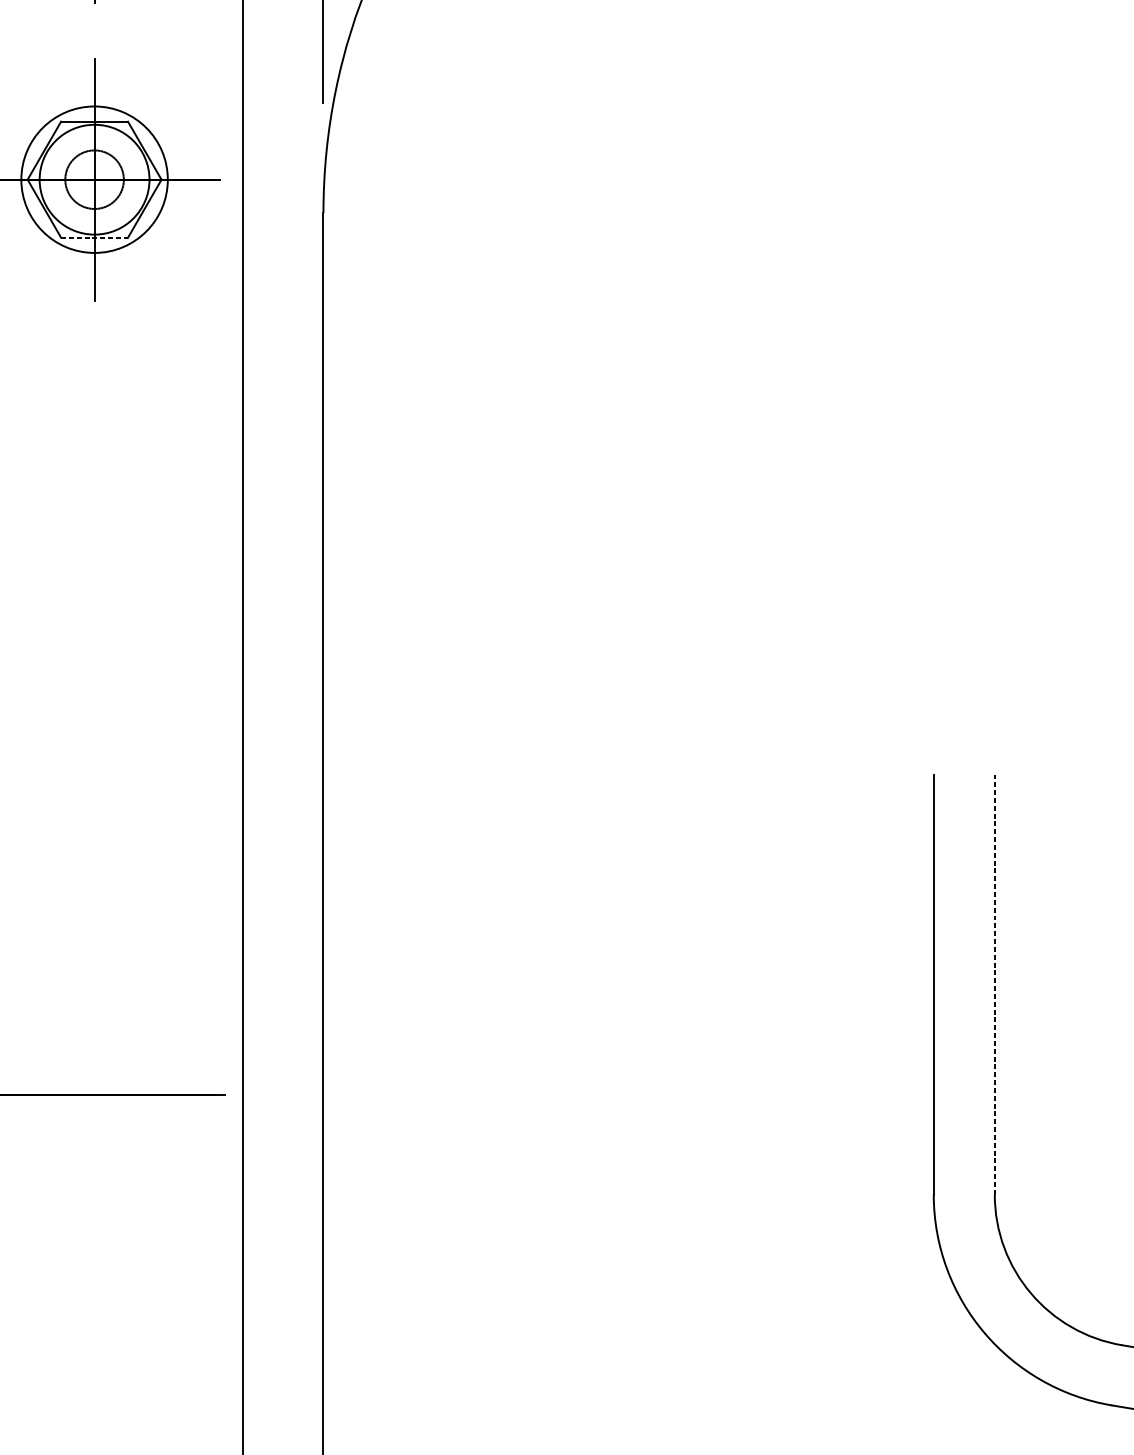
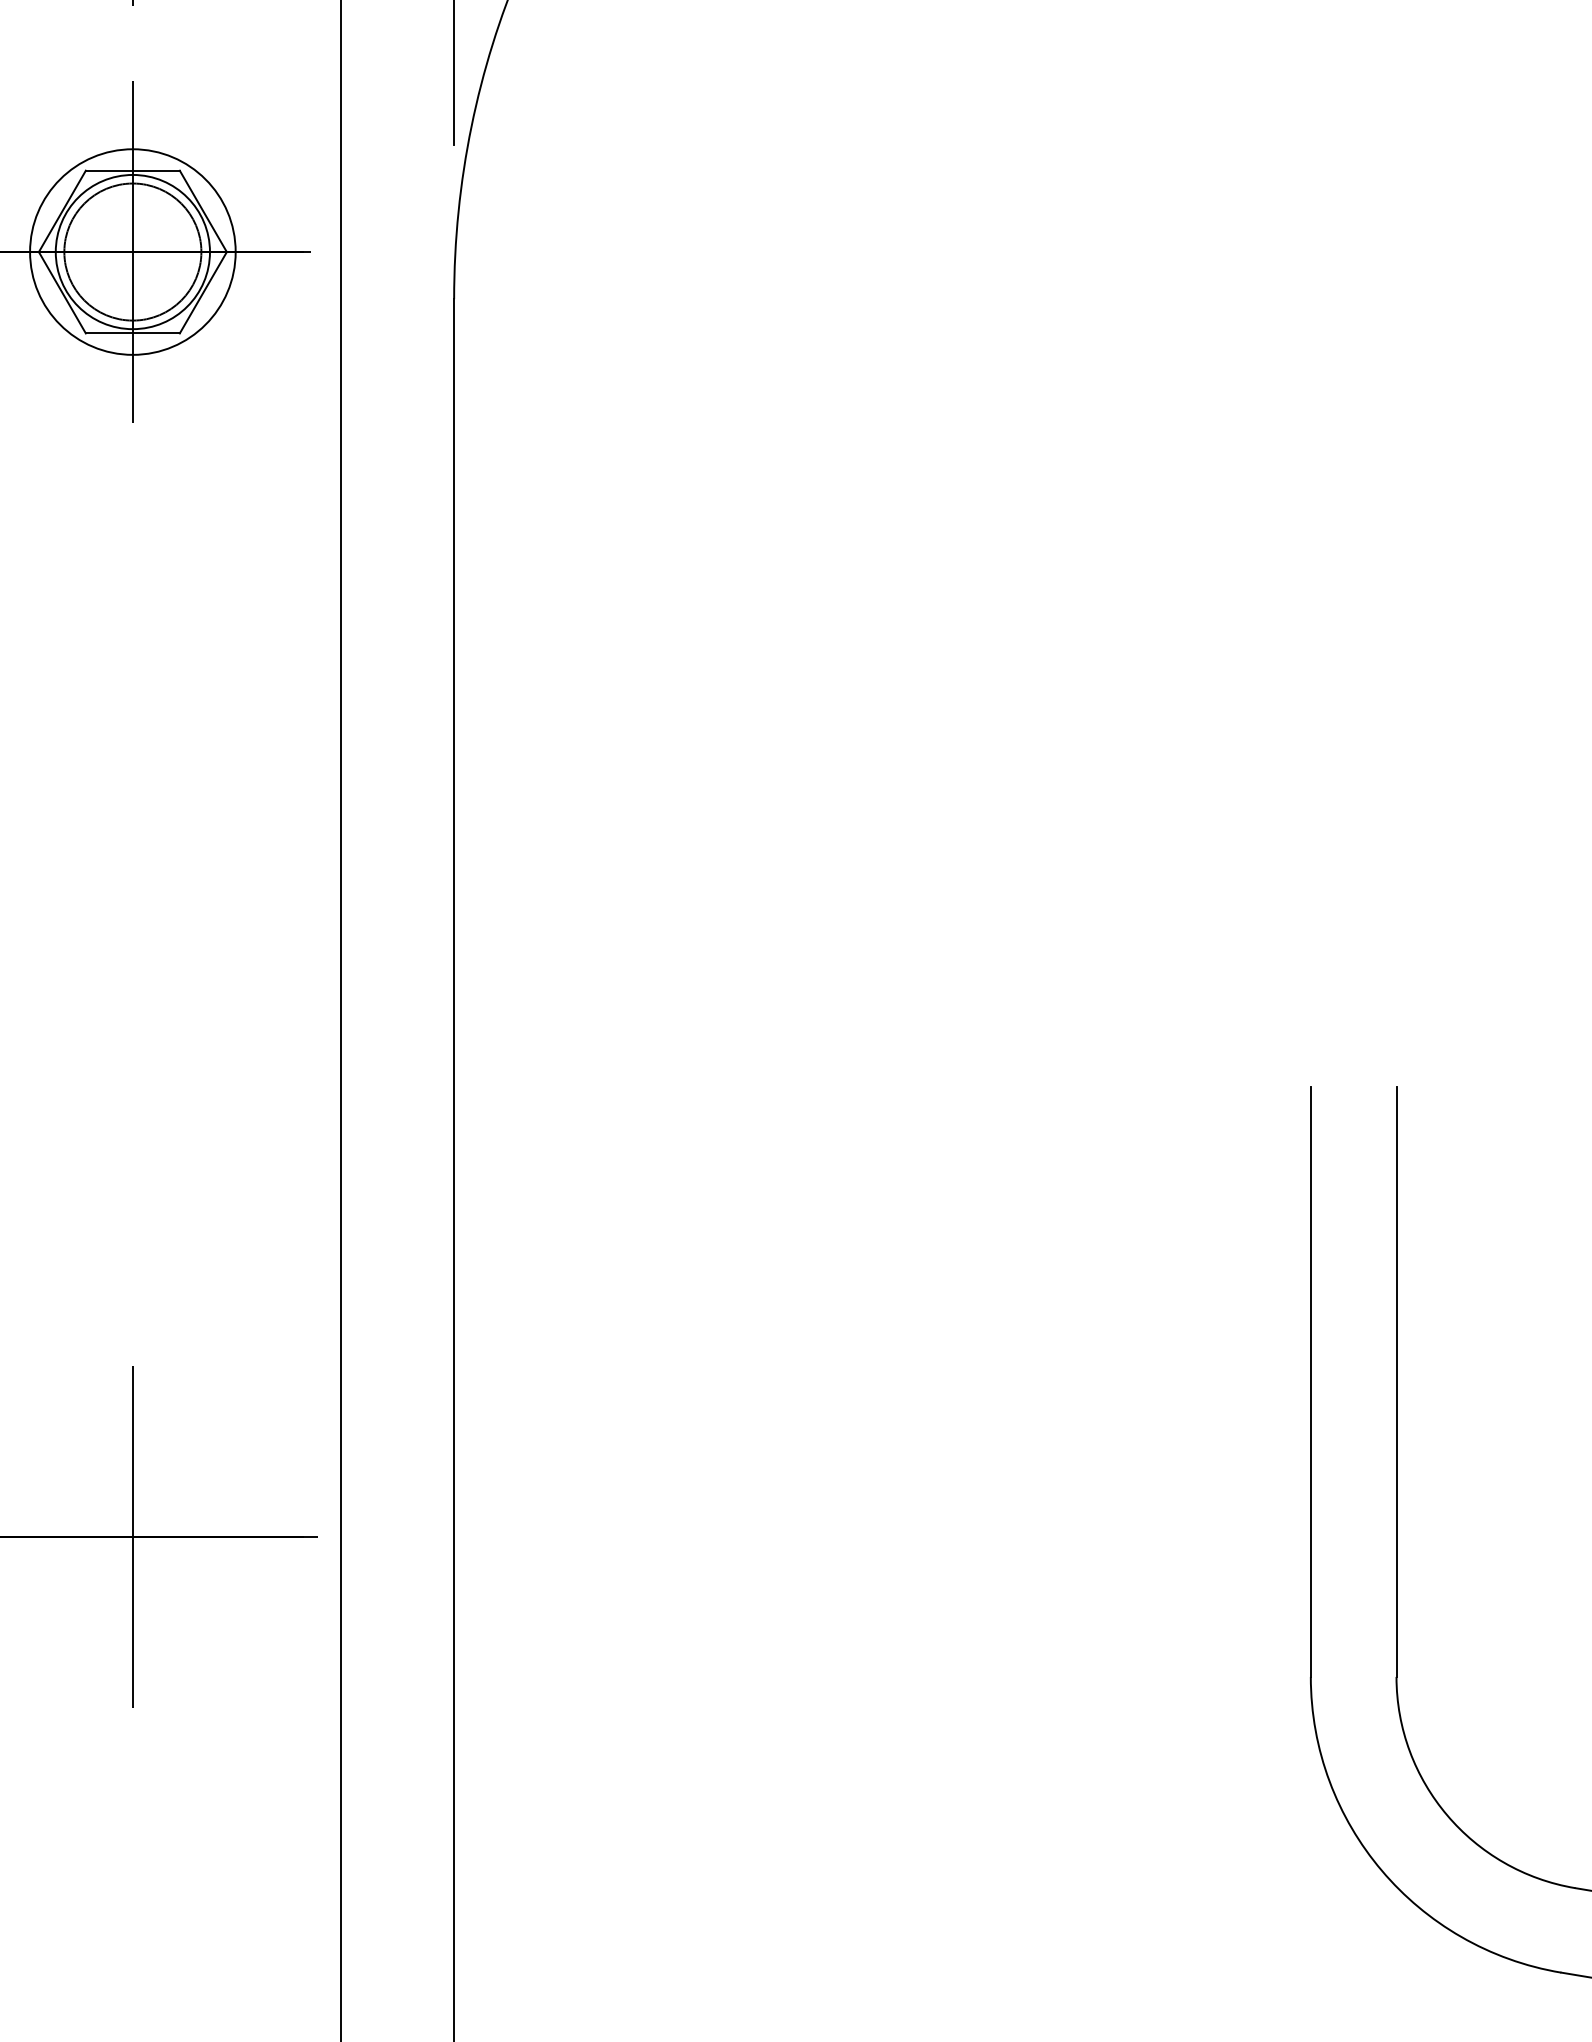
circle: (94, 179) -> (132, 251), size x1.67
line: (94, 237) -> (132, 333), dashed -> solid
line: (994, 985) -> (1396, 1382), dashed -> solid
line: (94, 1094) -> (132, 1536), added

